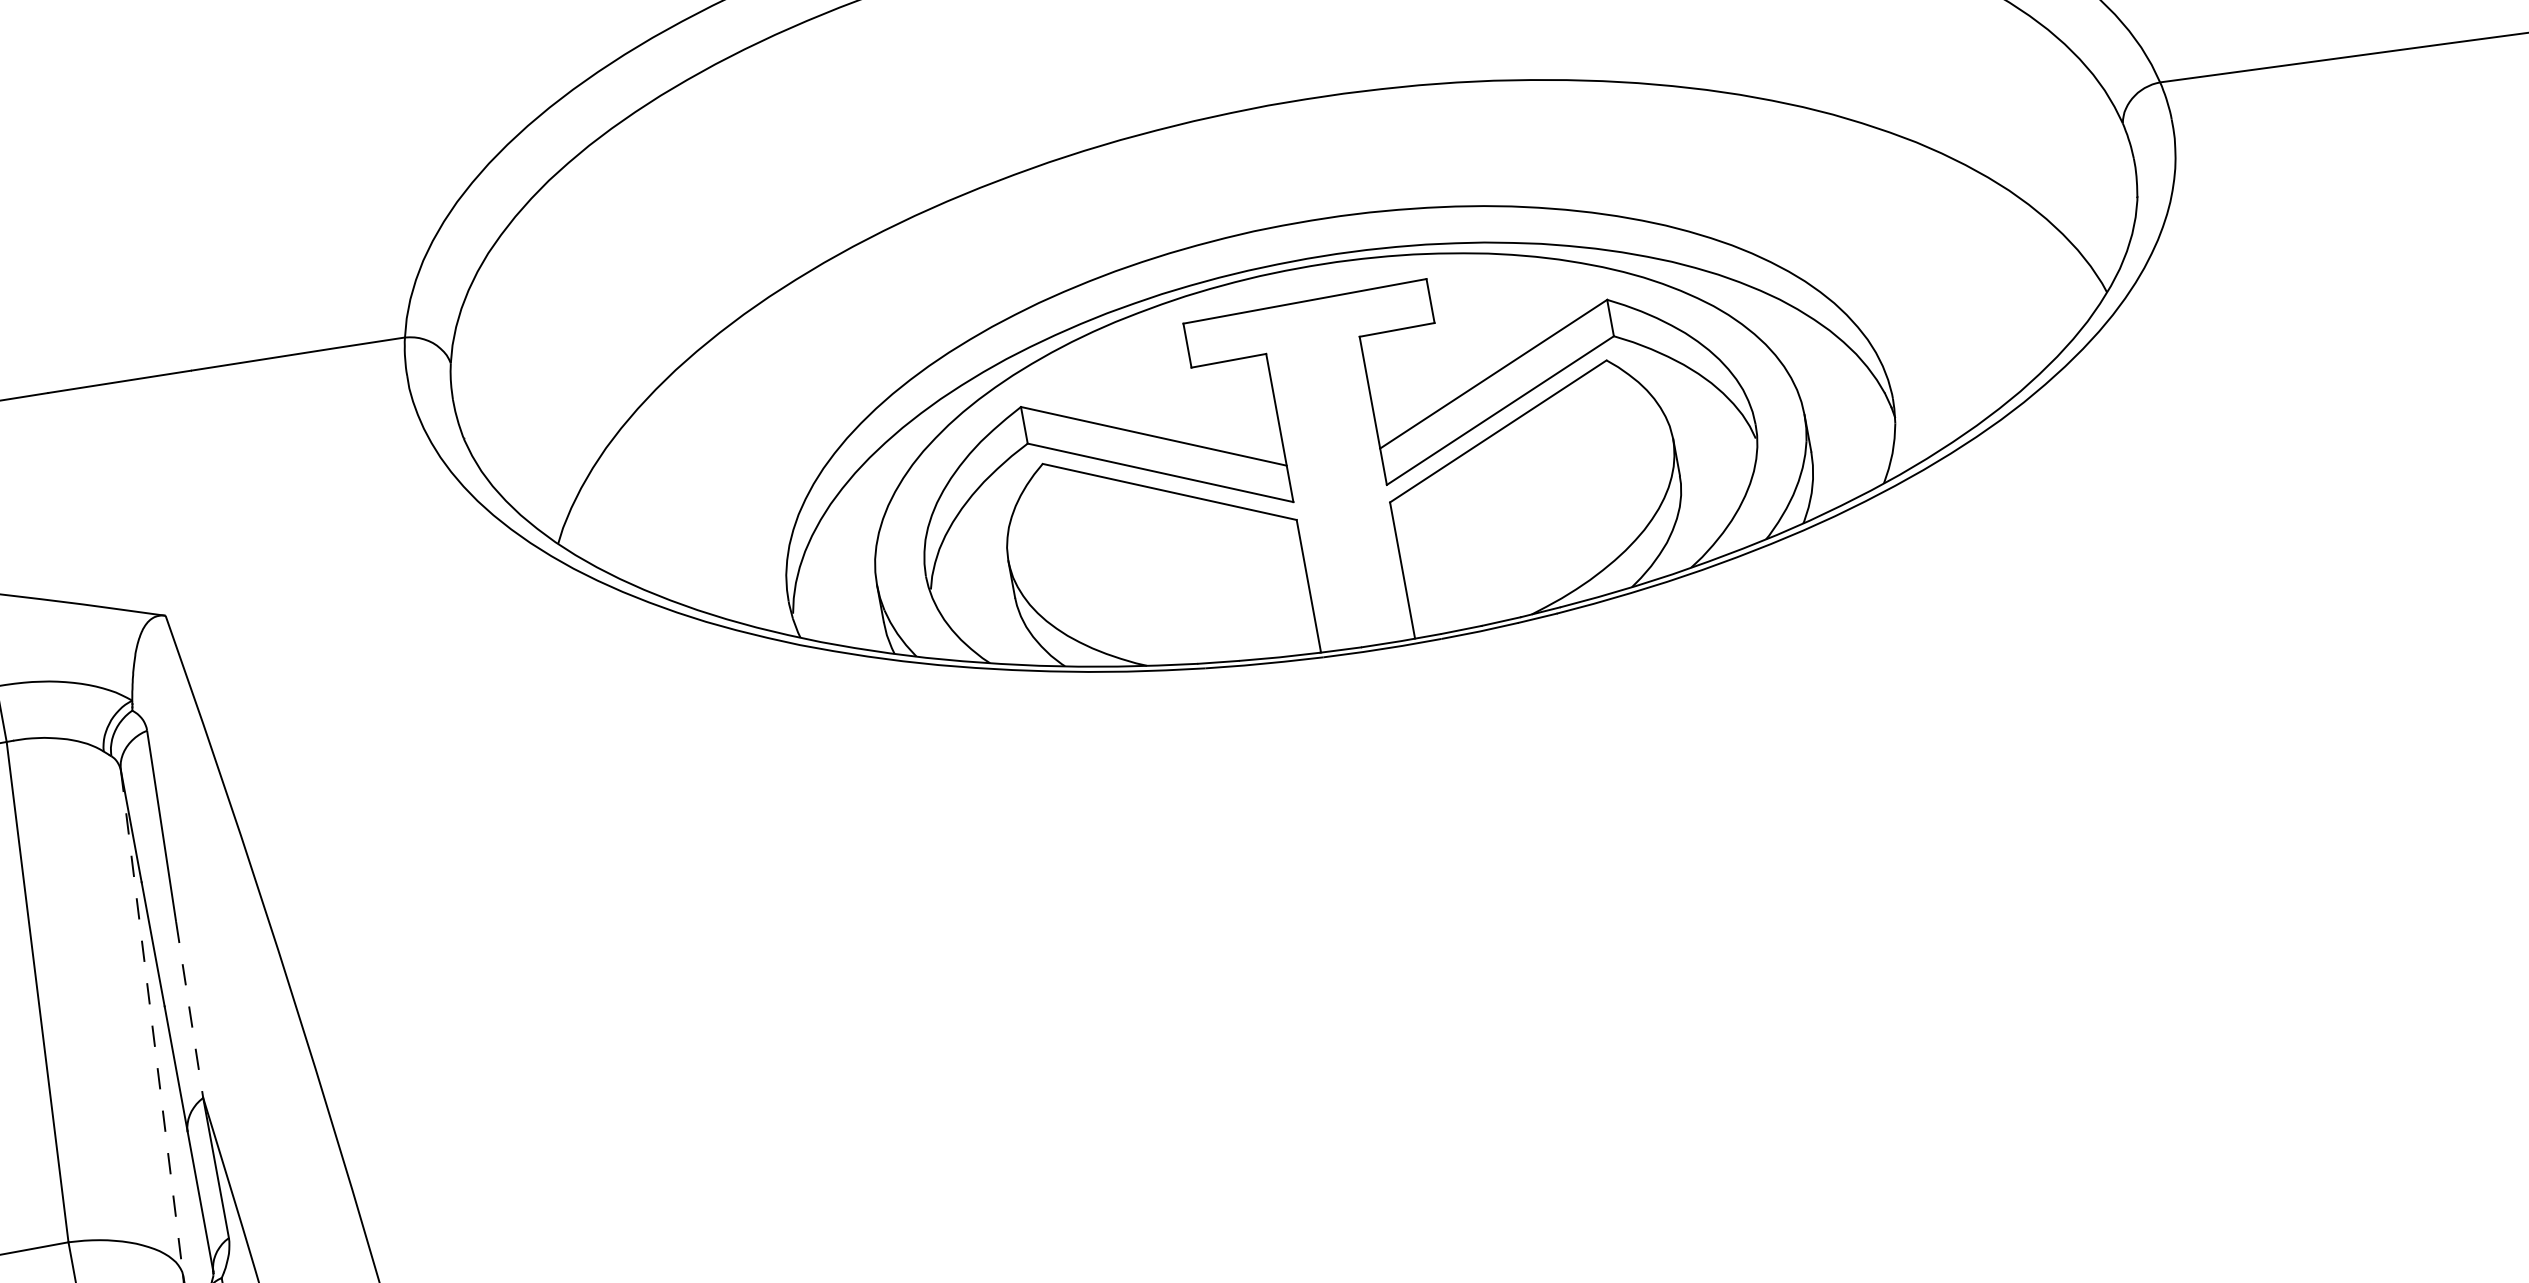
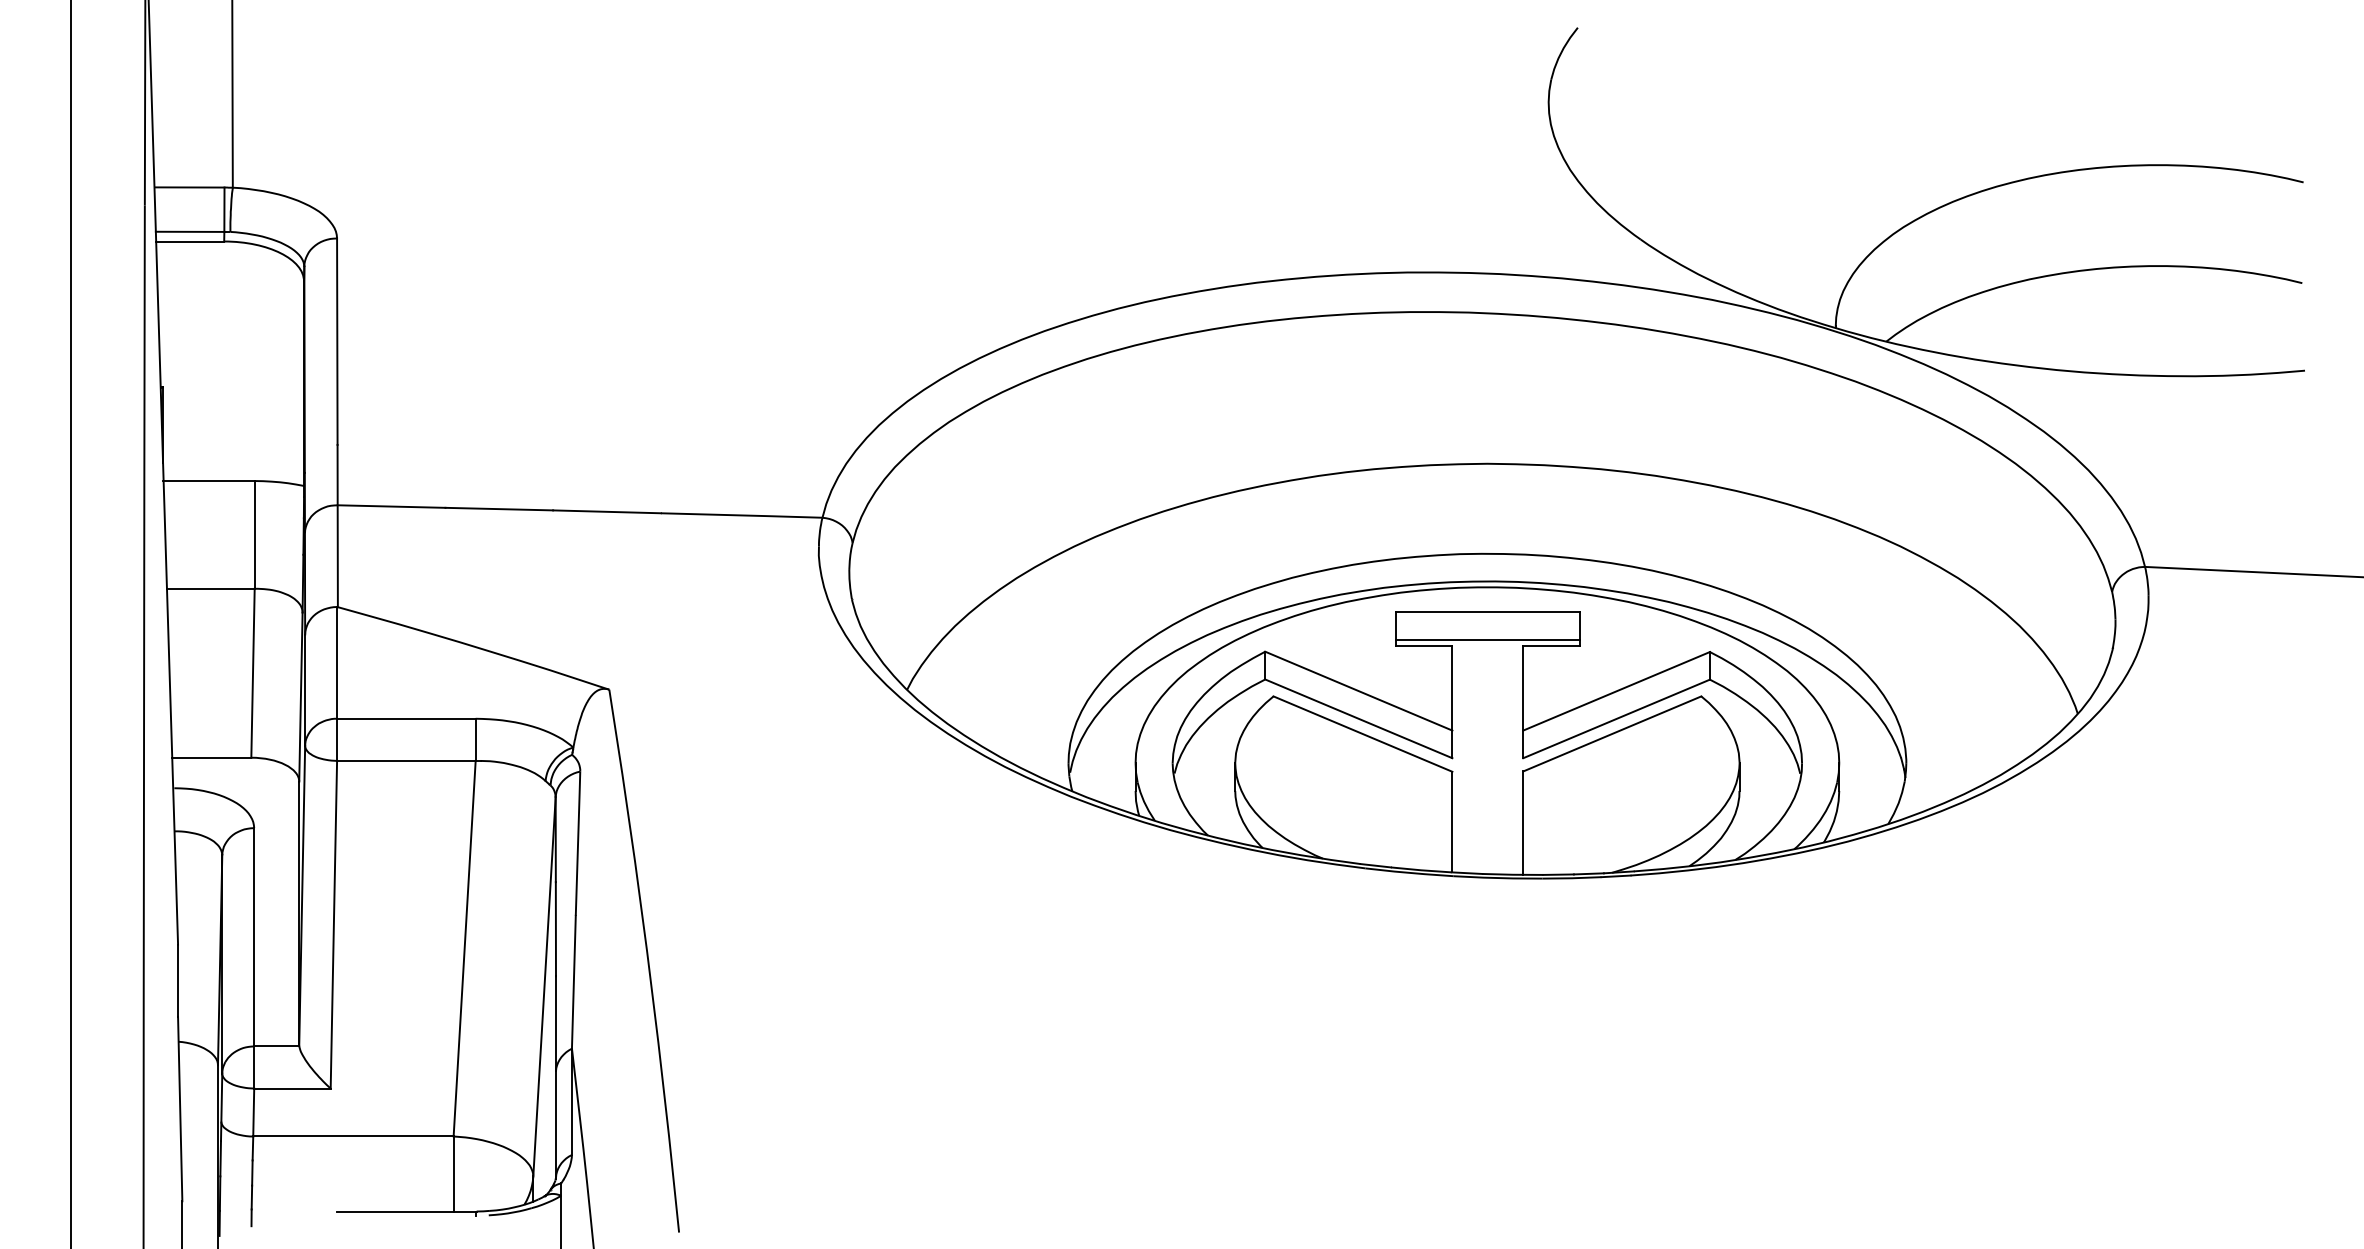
line: (1311, 338) -> (1487, 640), added
line: (189, 1010) -> (573, 982), dashed -> solid
line: (151, 1022) -> (544, 986), dashed -> solid

